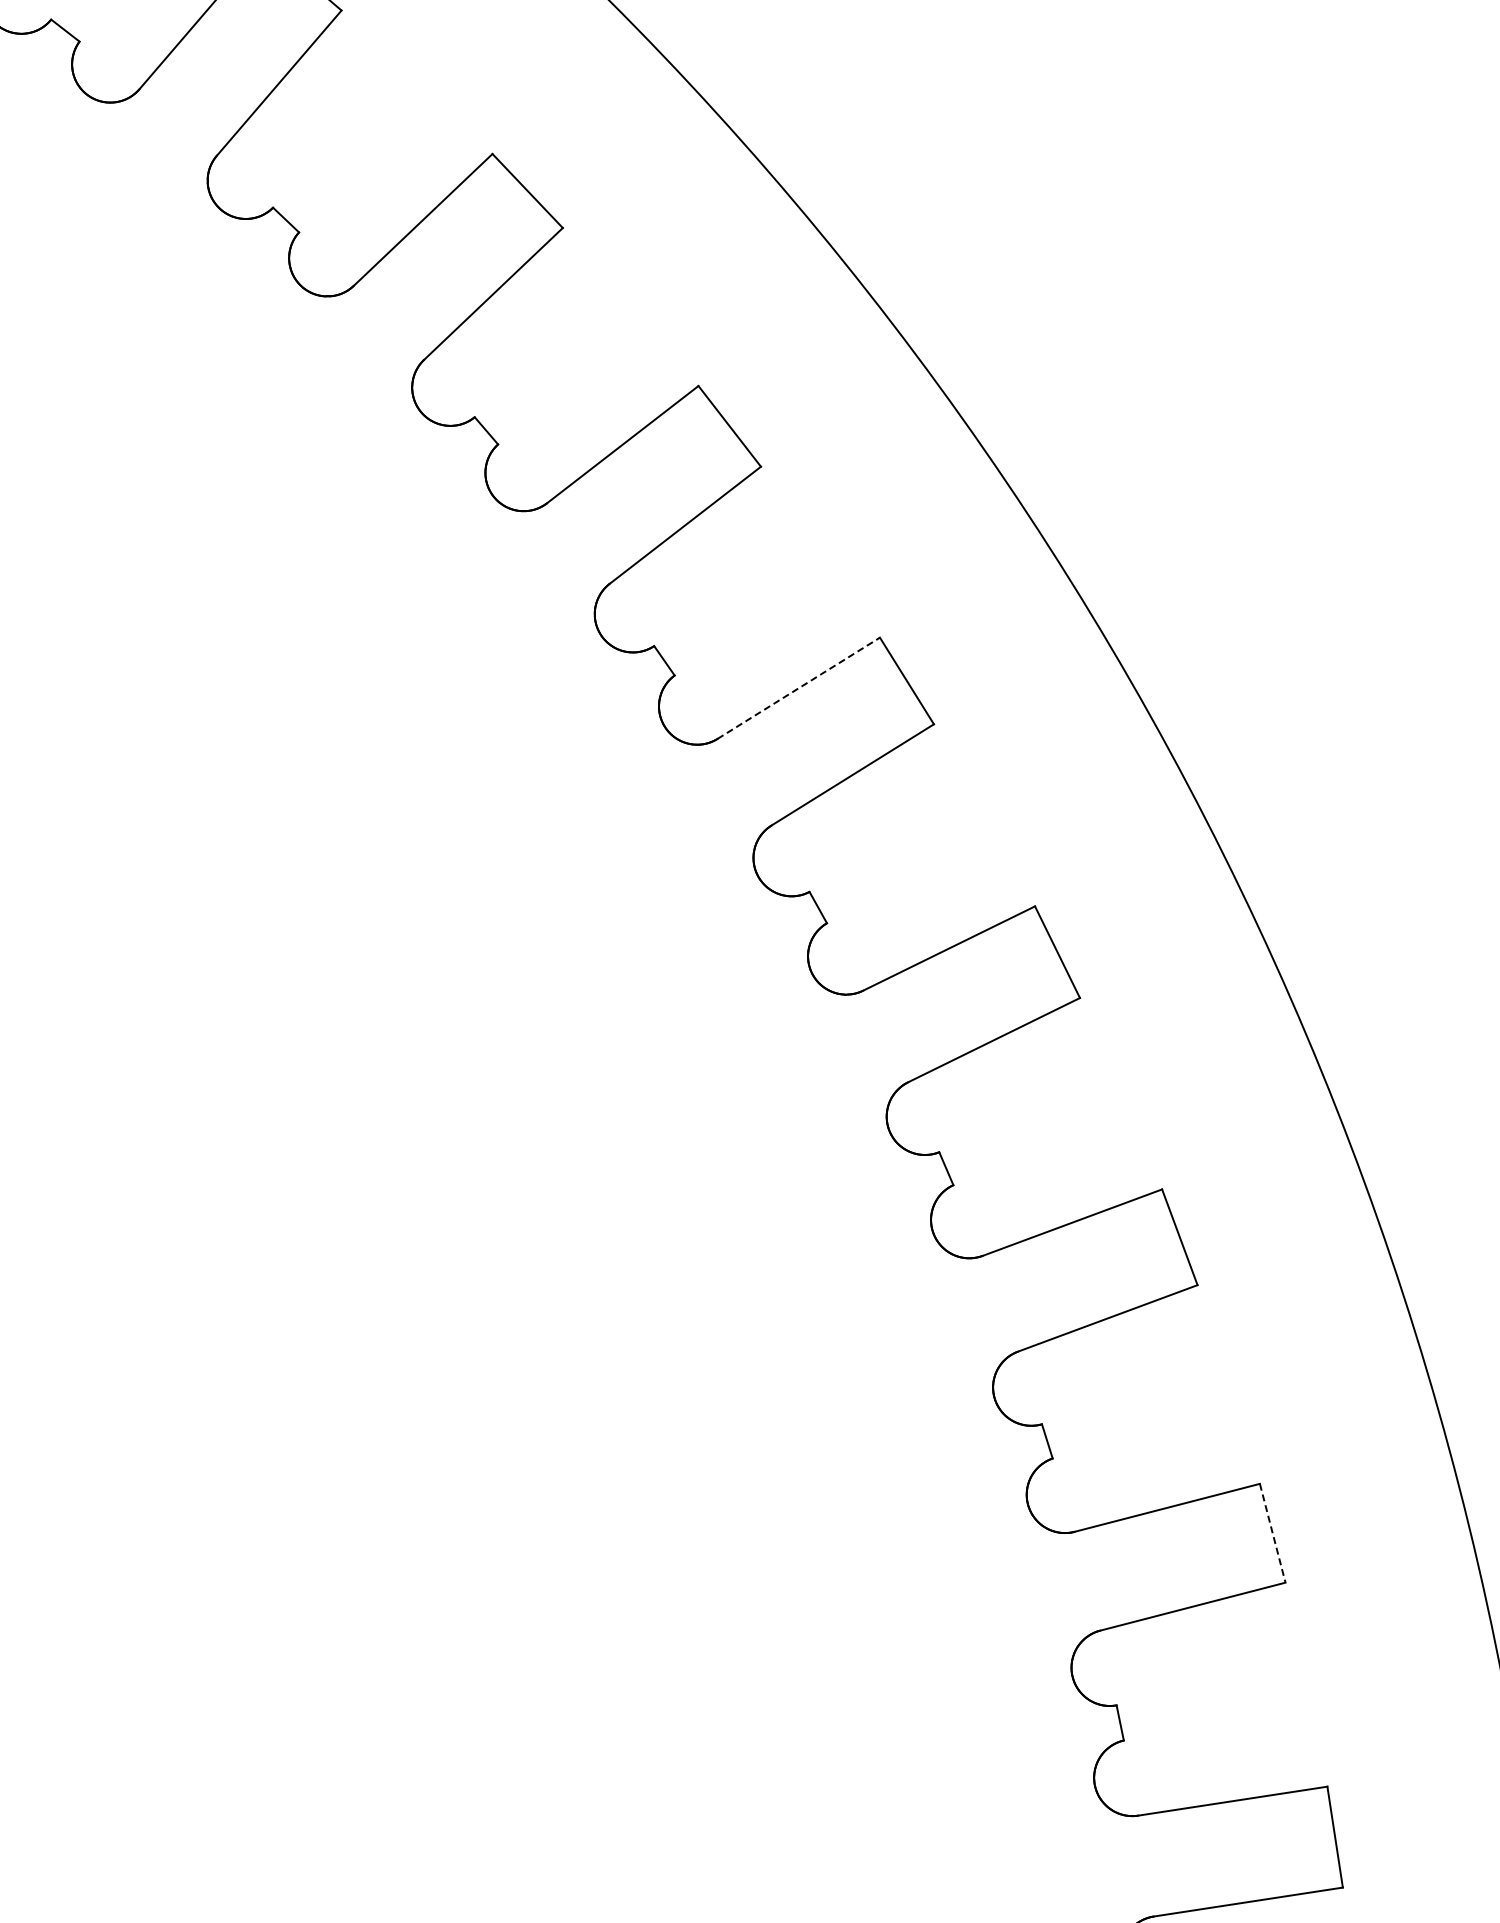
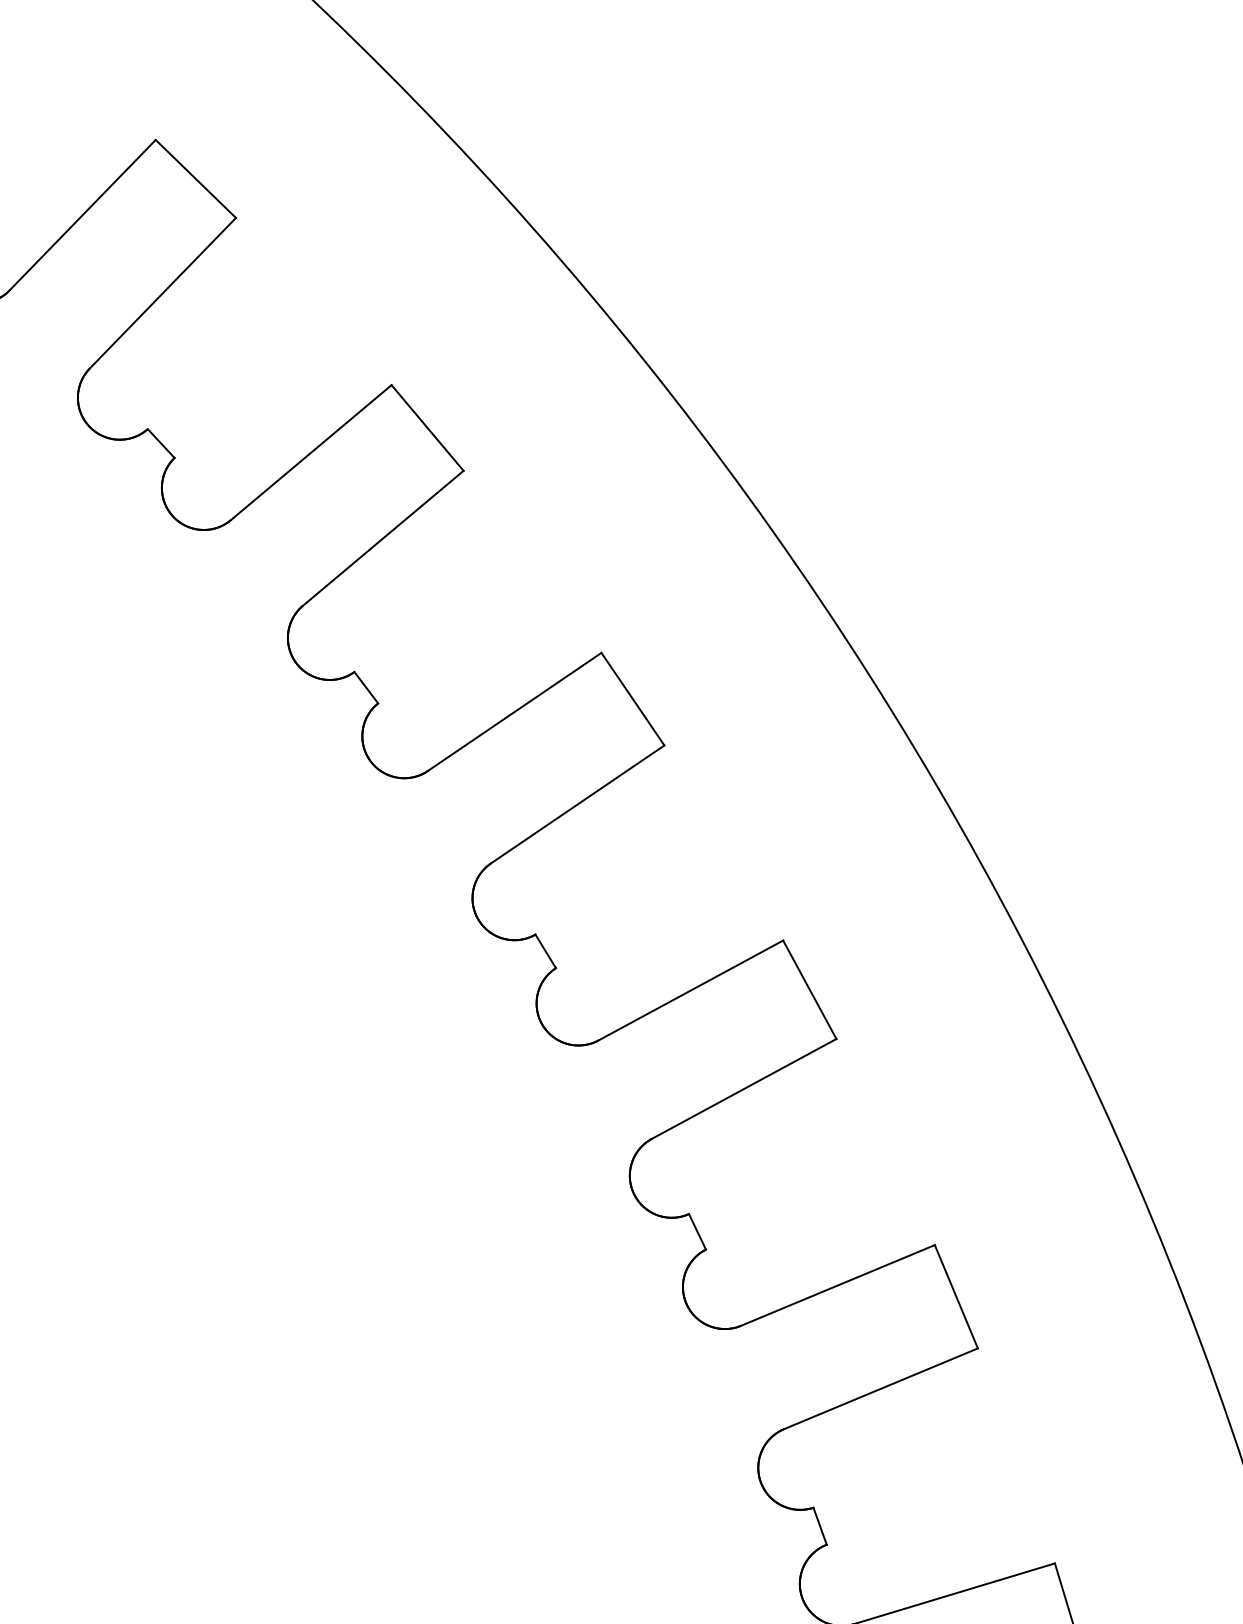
line: (798, 688) -> (311, 452), dashed -> solid
line: (1272, 1533) -> (956, 1297), dashed -> solid

